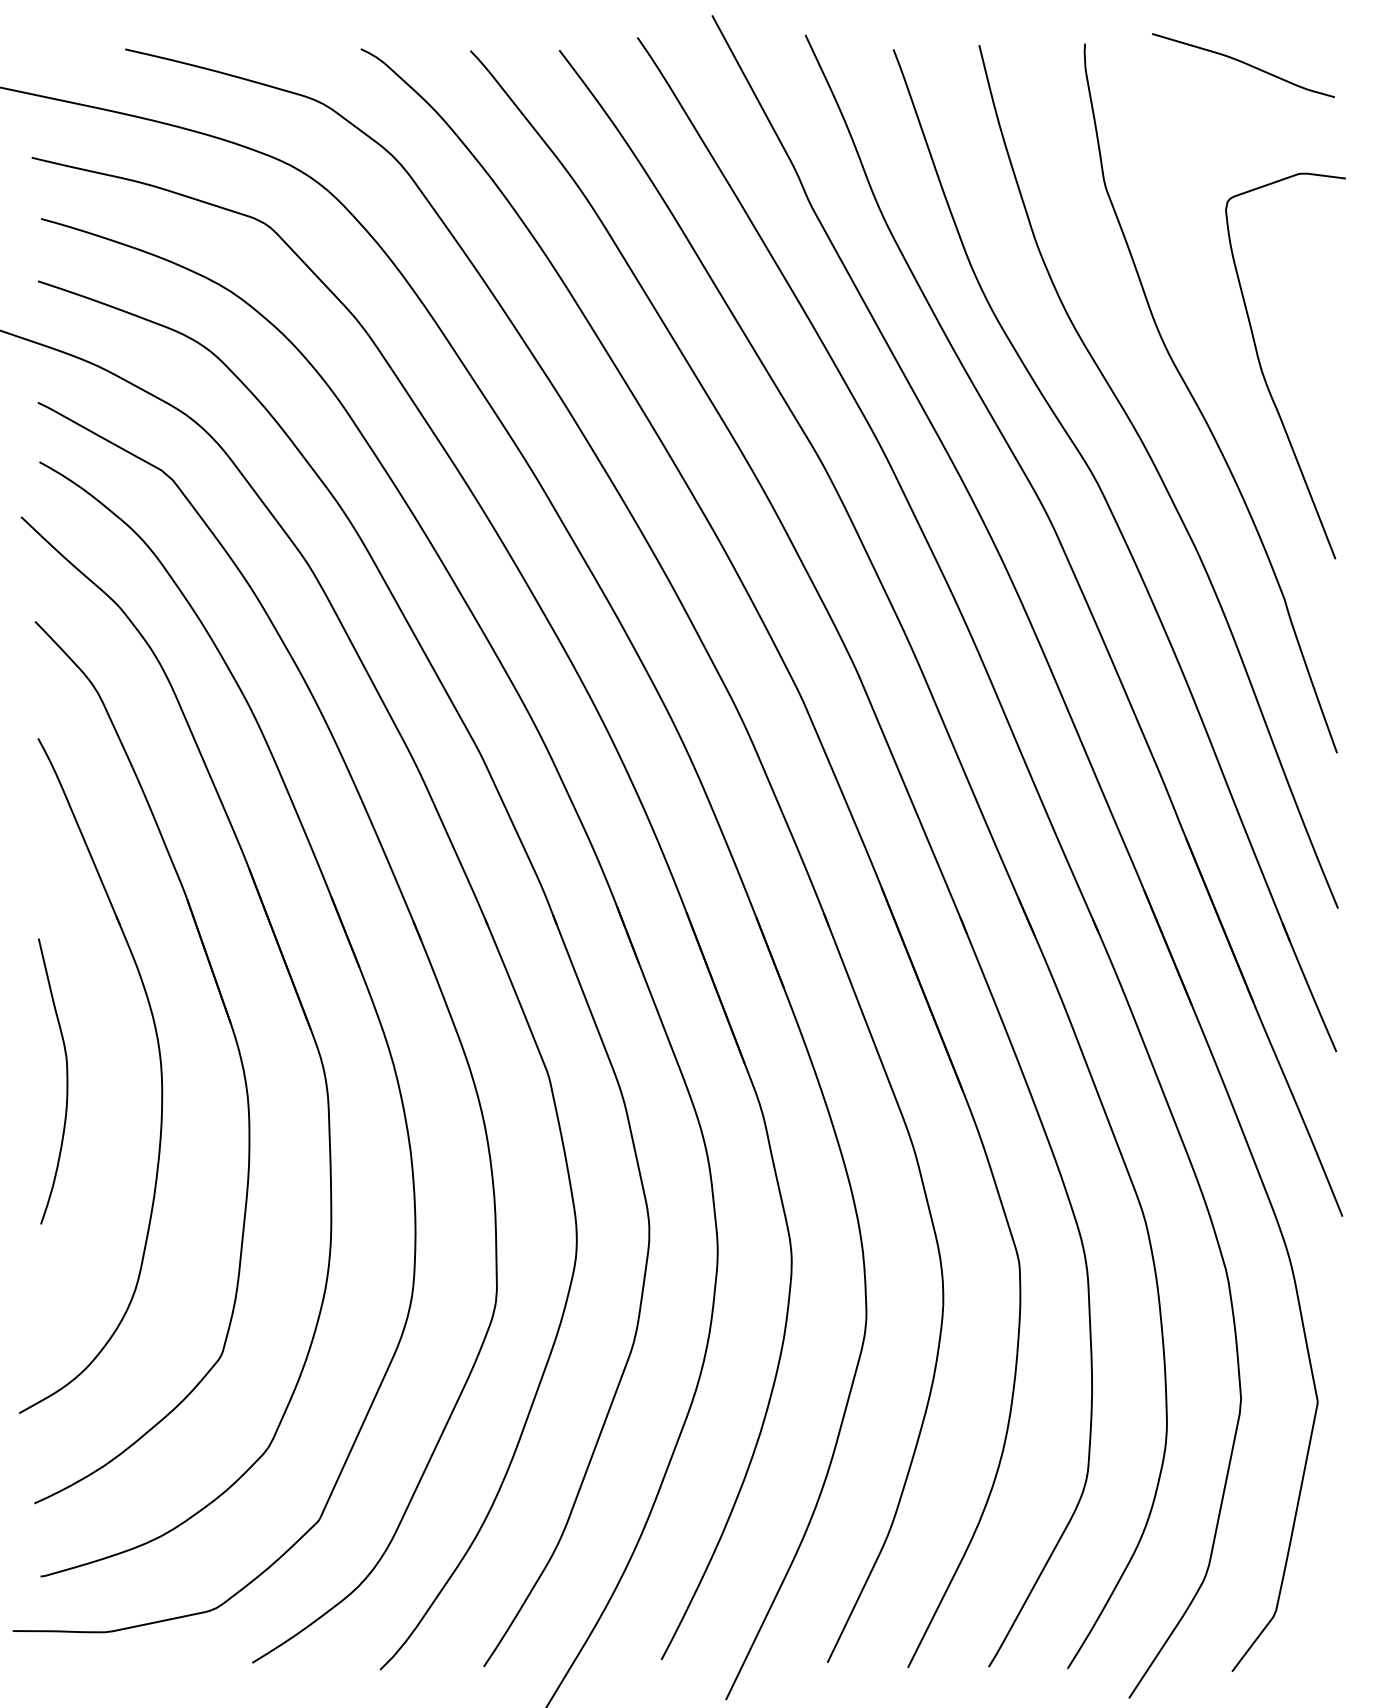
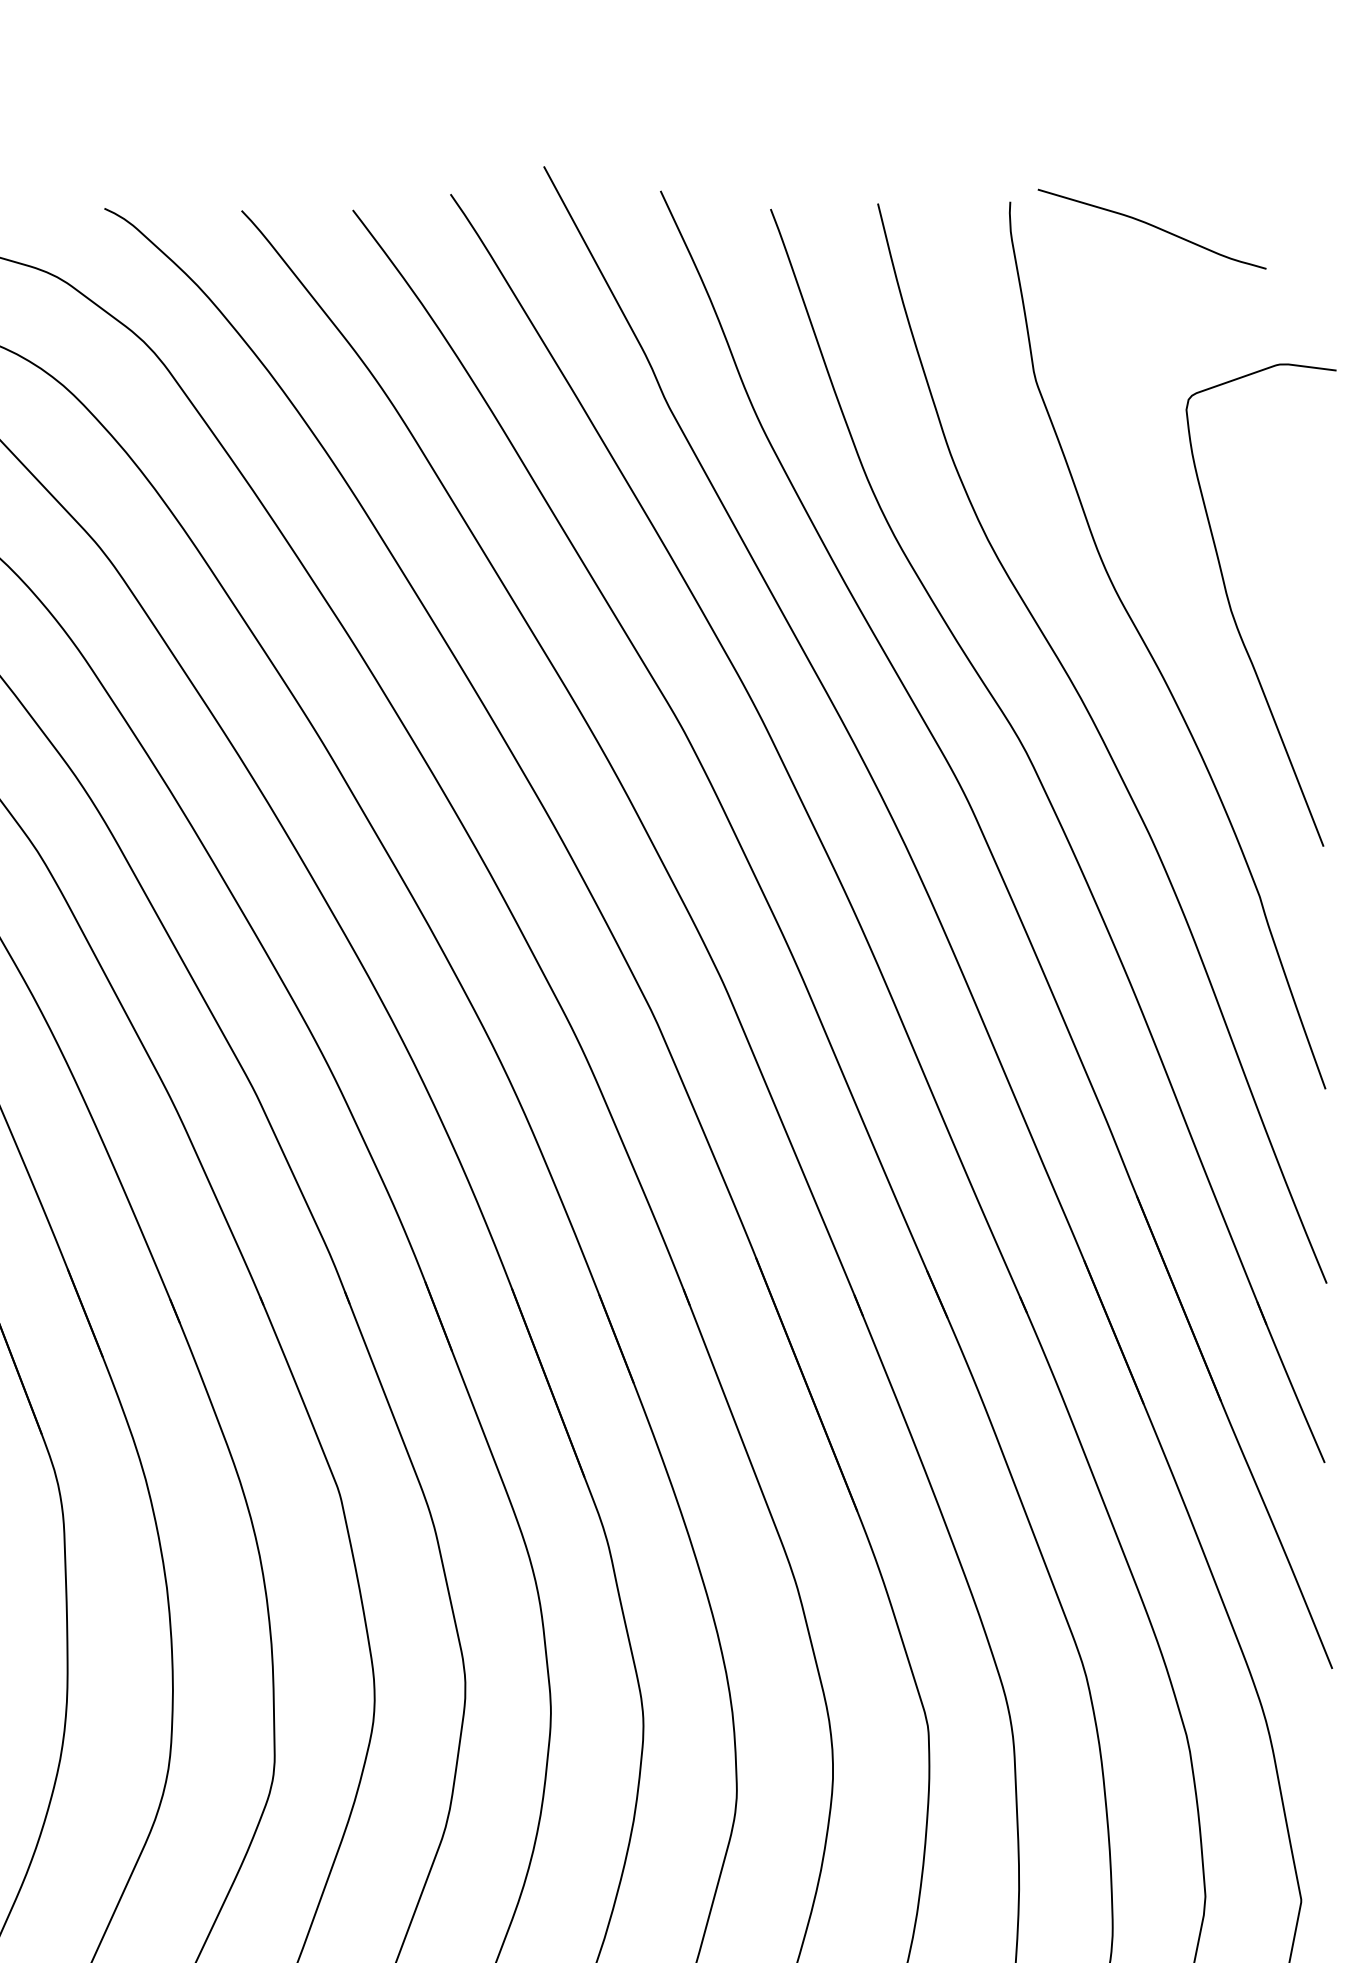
curve: (1243, 63) -> (1152, 226), moved

